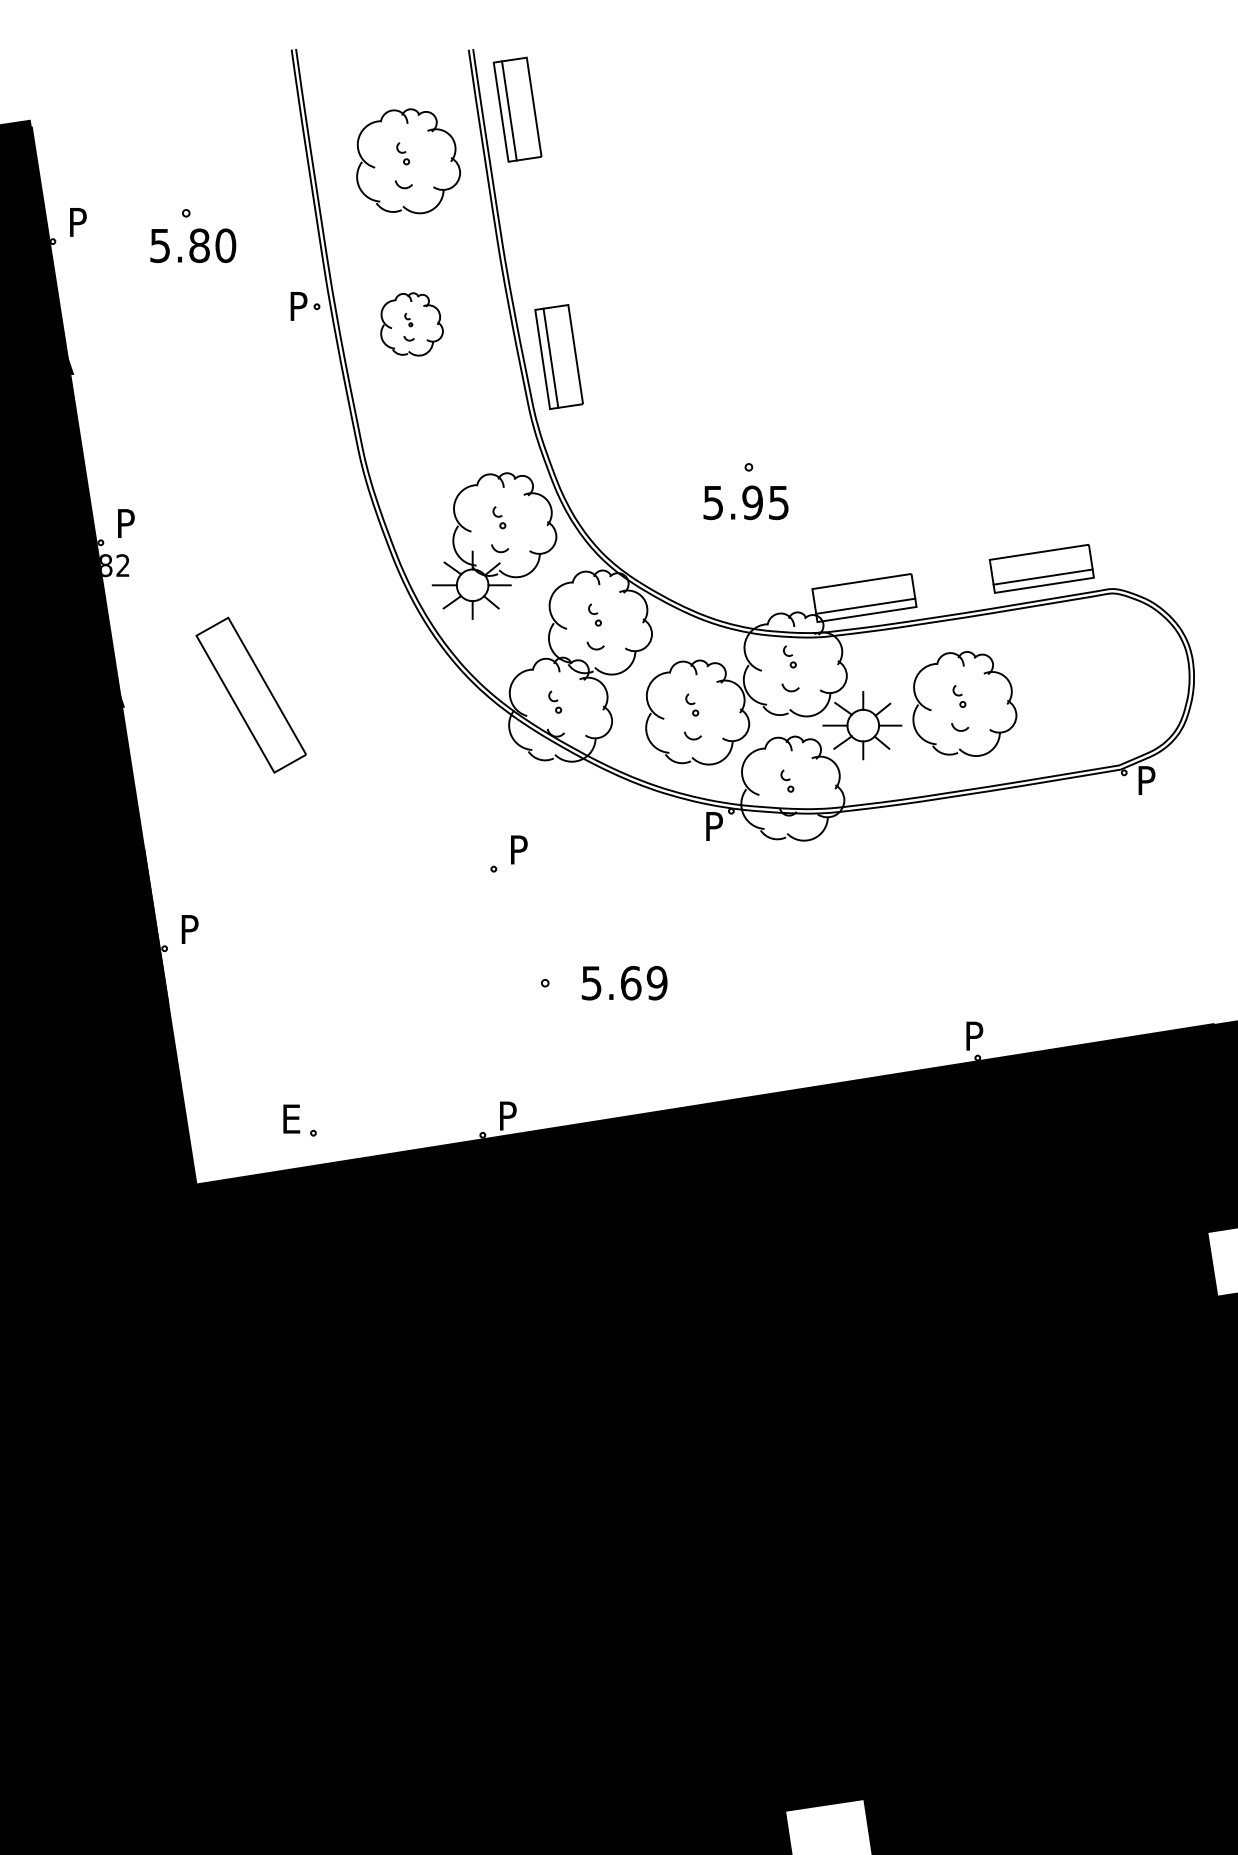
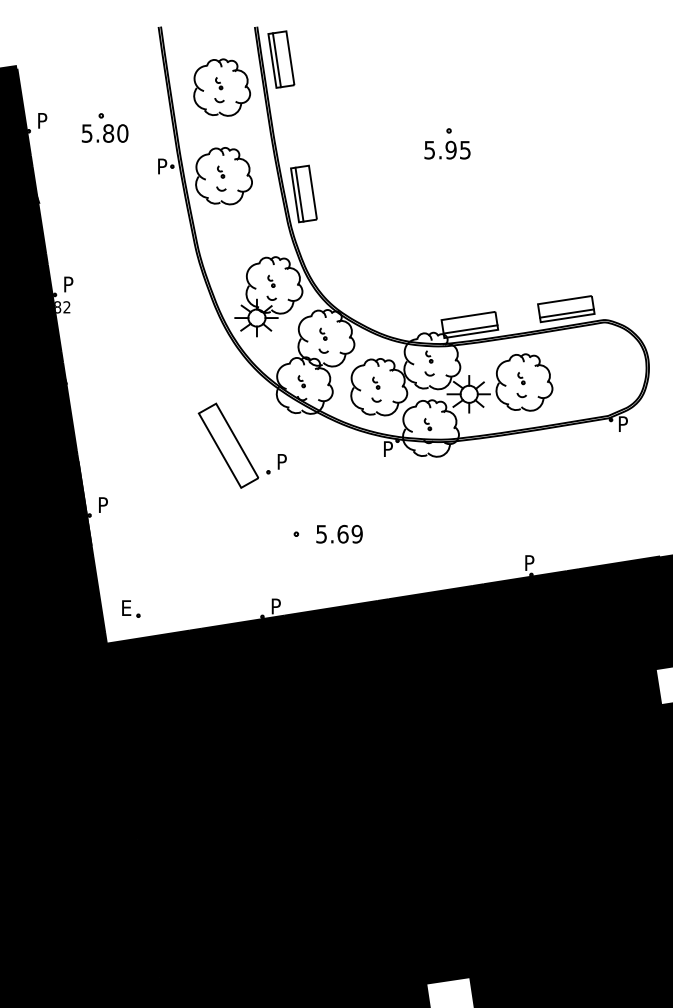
part: (411, 324) -> (223, 176), size x1.67
part: (745, 490) -> (447, 143), moved
part: (250, 694) -> (228, 445), moved
part: (300, 1119) -> (131, 608), moved

